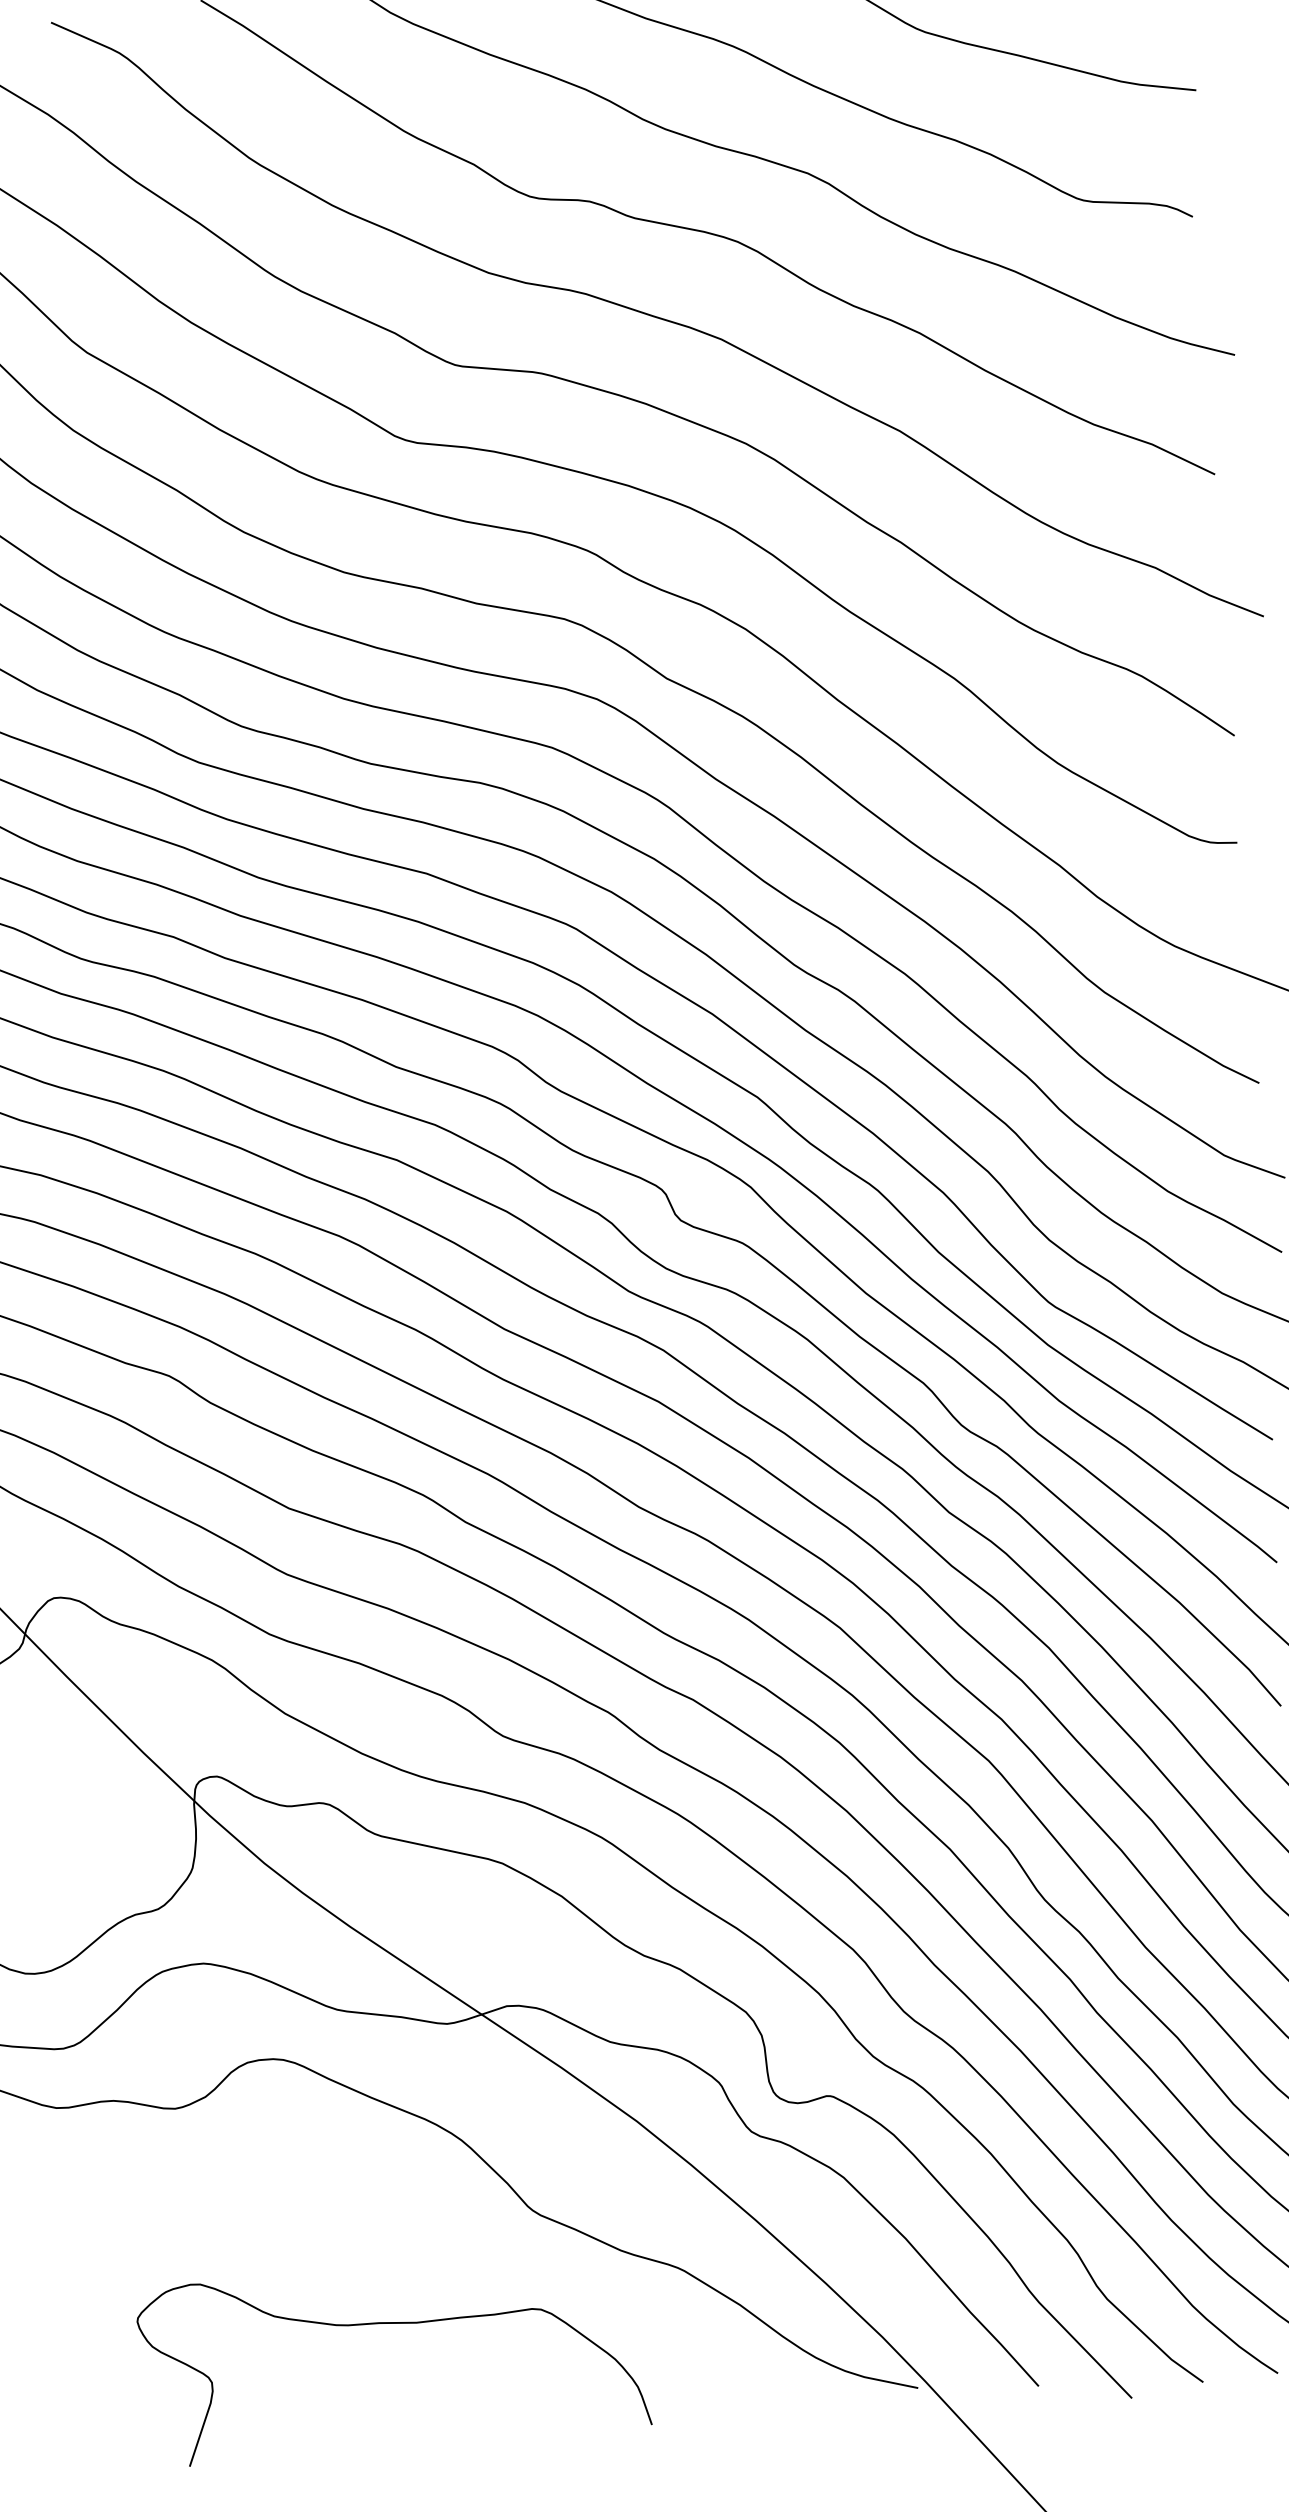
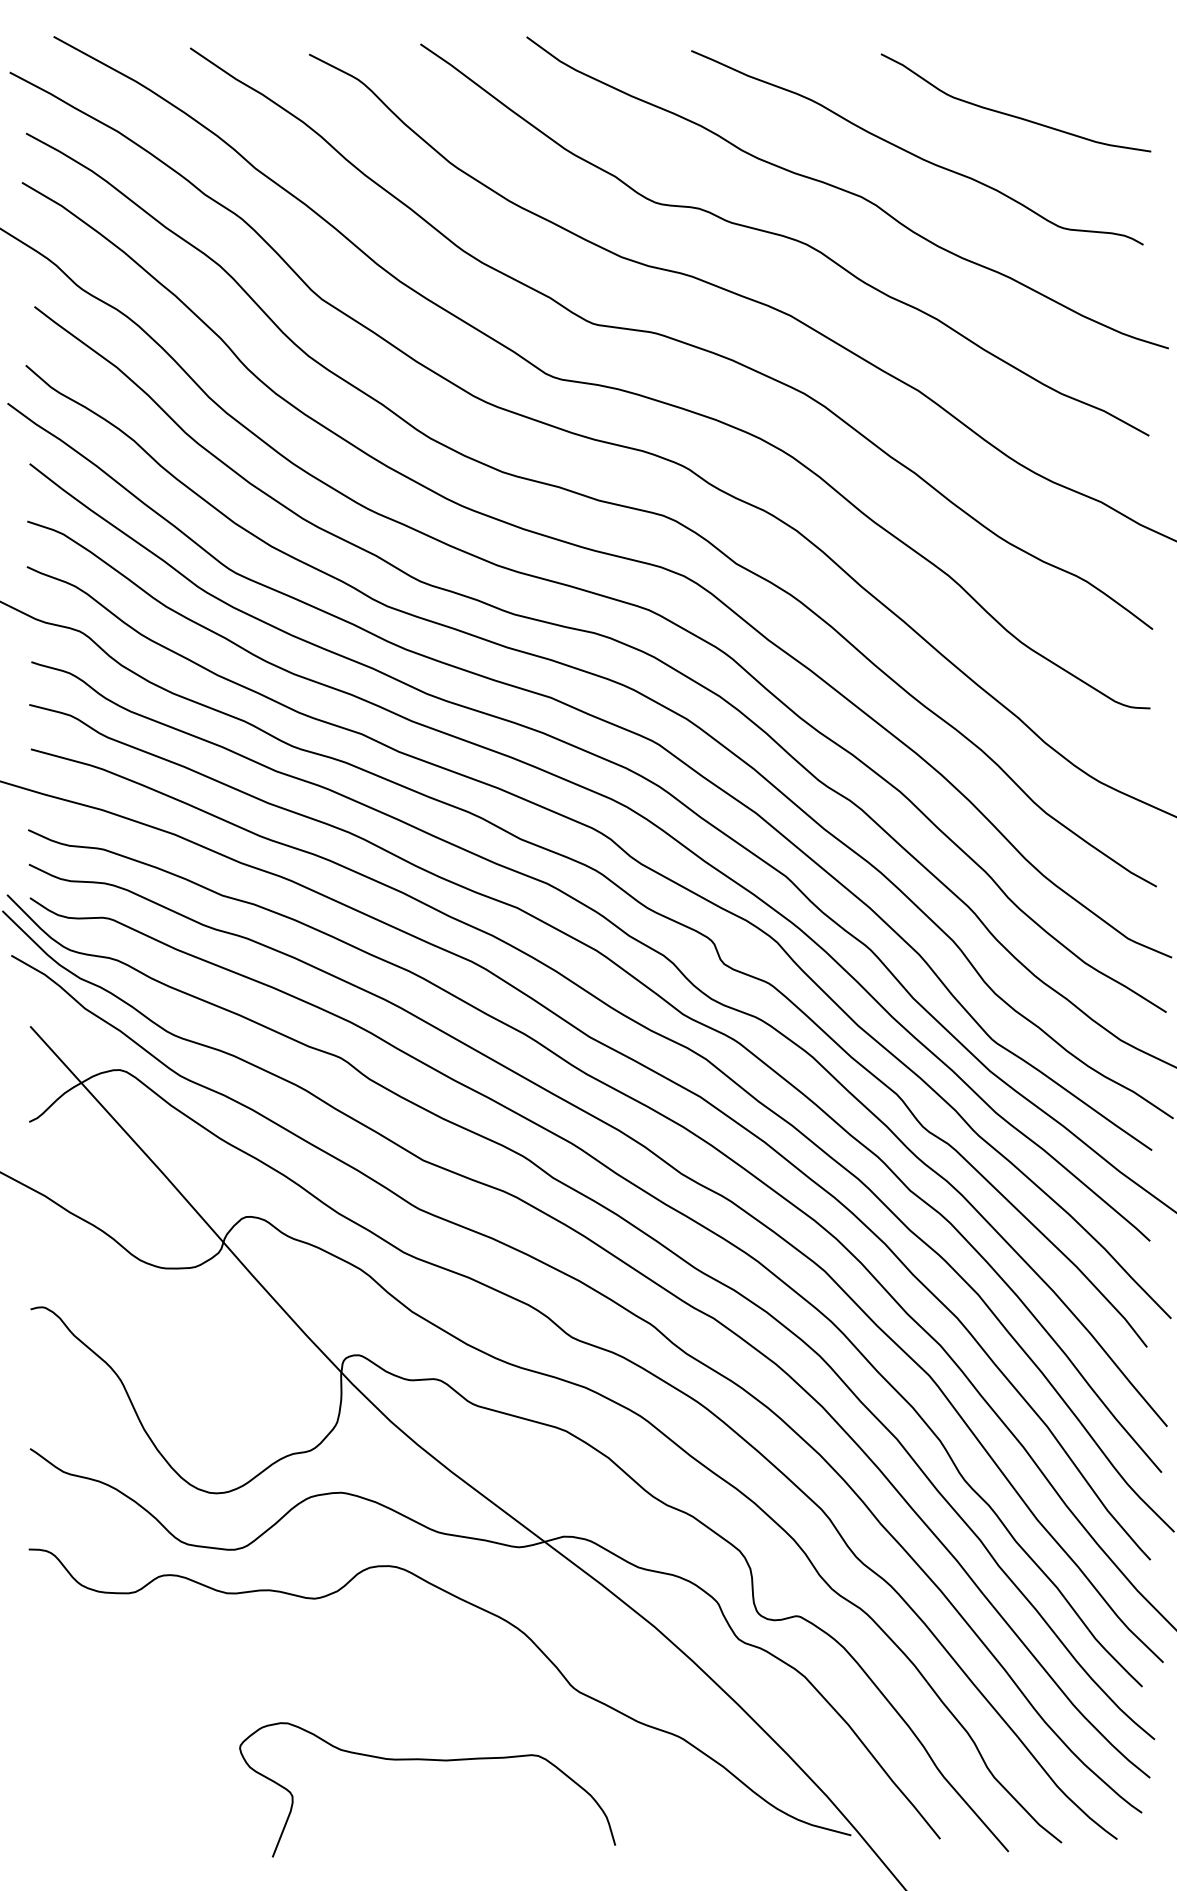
curve: (391, 2324) -> (427, 1760), moved

